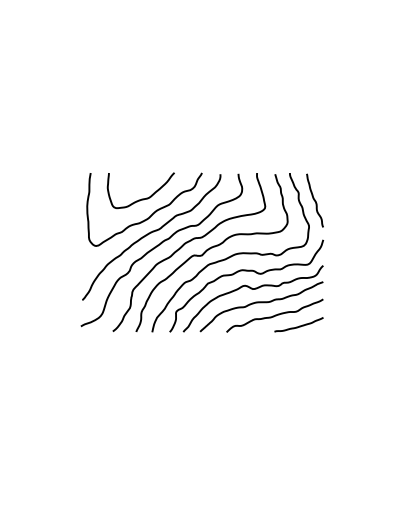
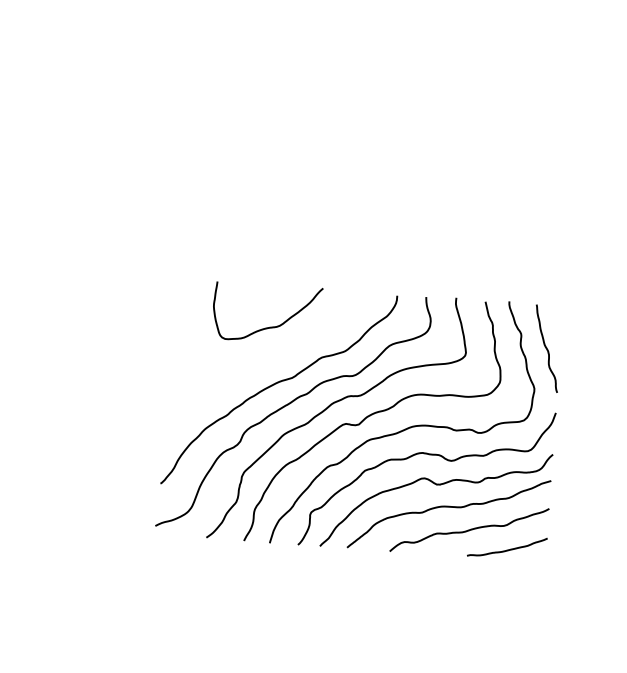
curve: (150, 215) -> (279, 354), removed

